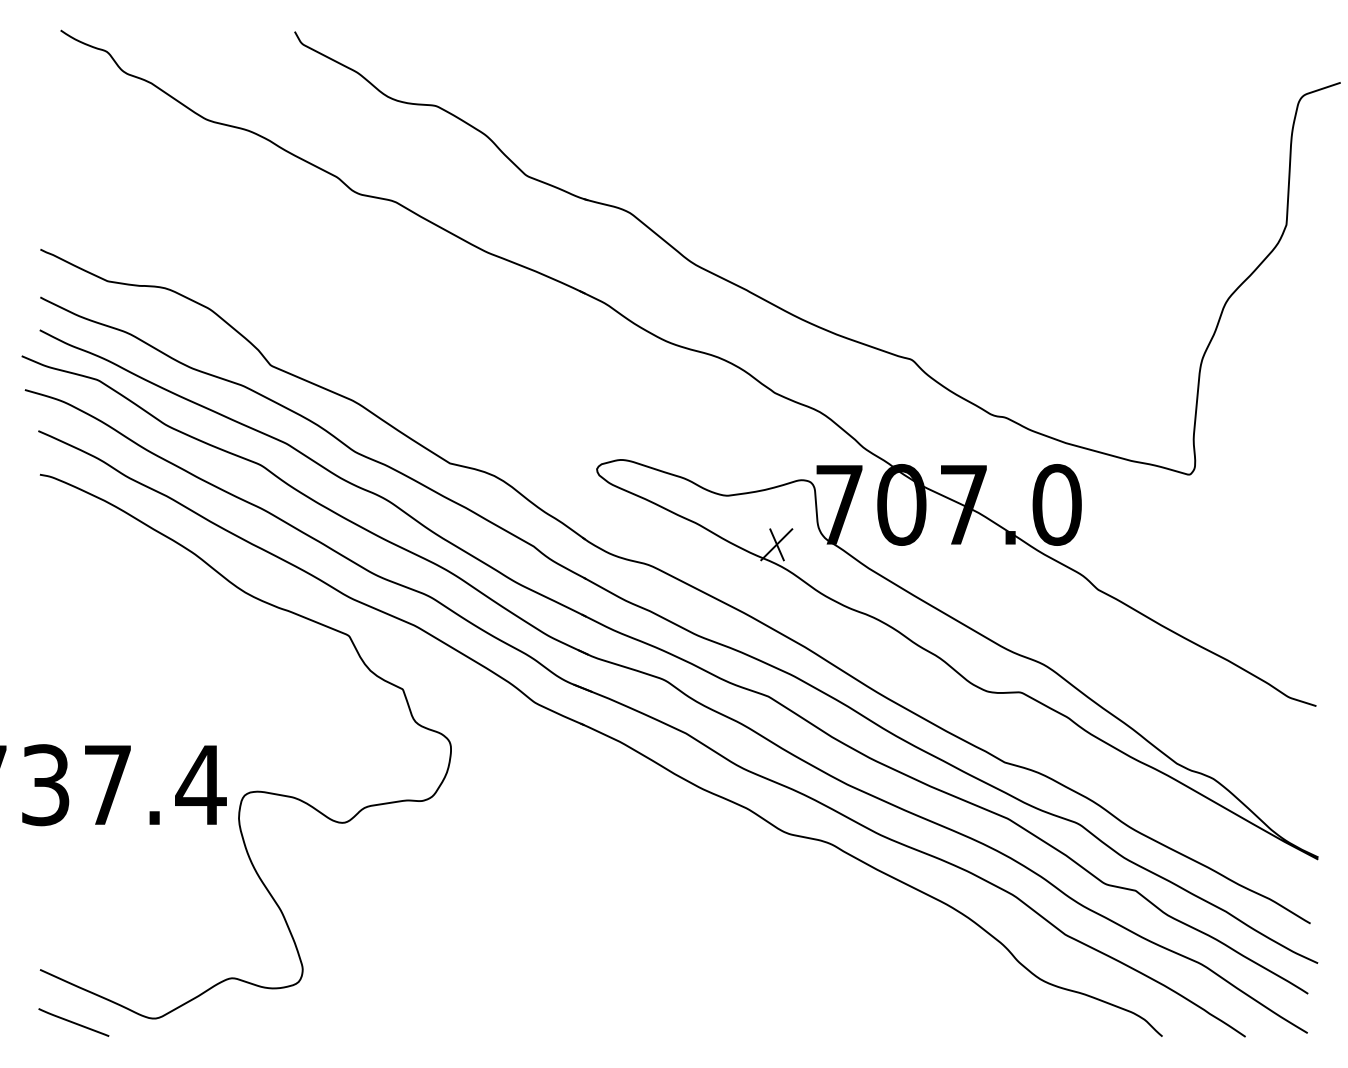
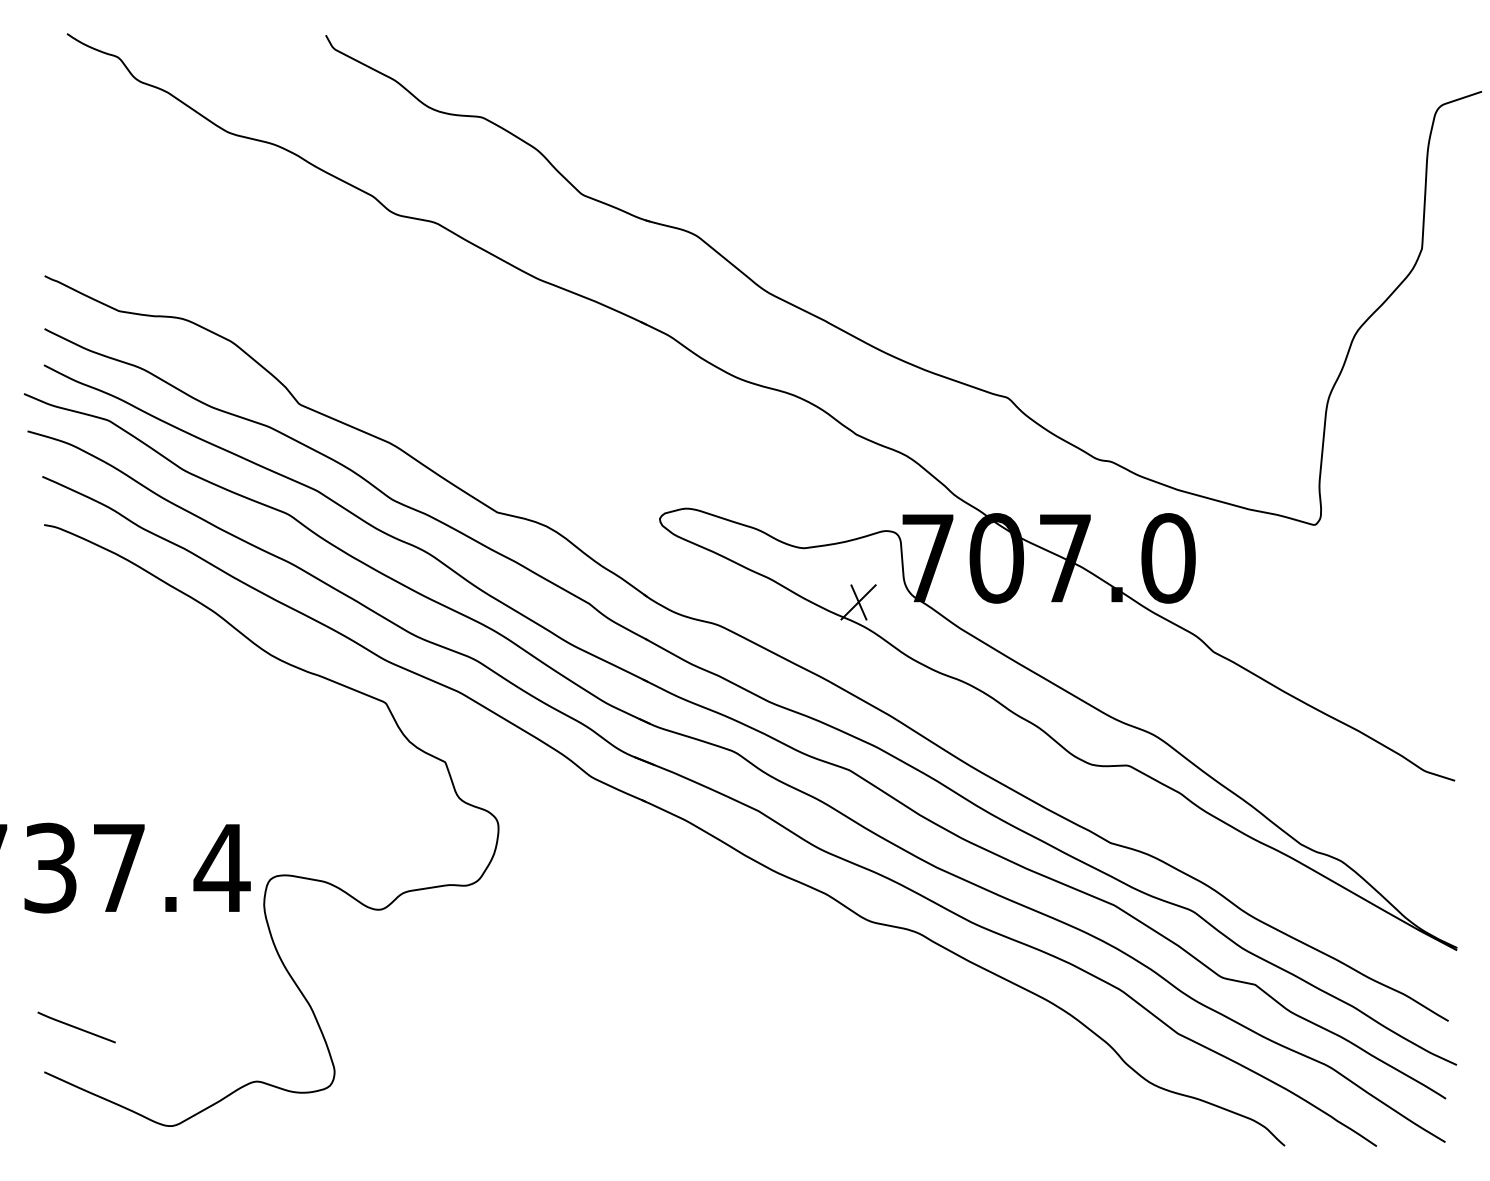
line: (73, 1022) -> (76, 1027), moved

